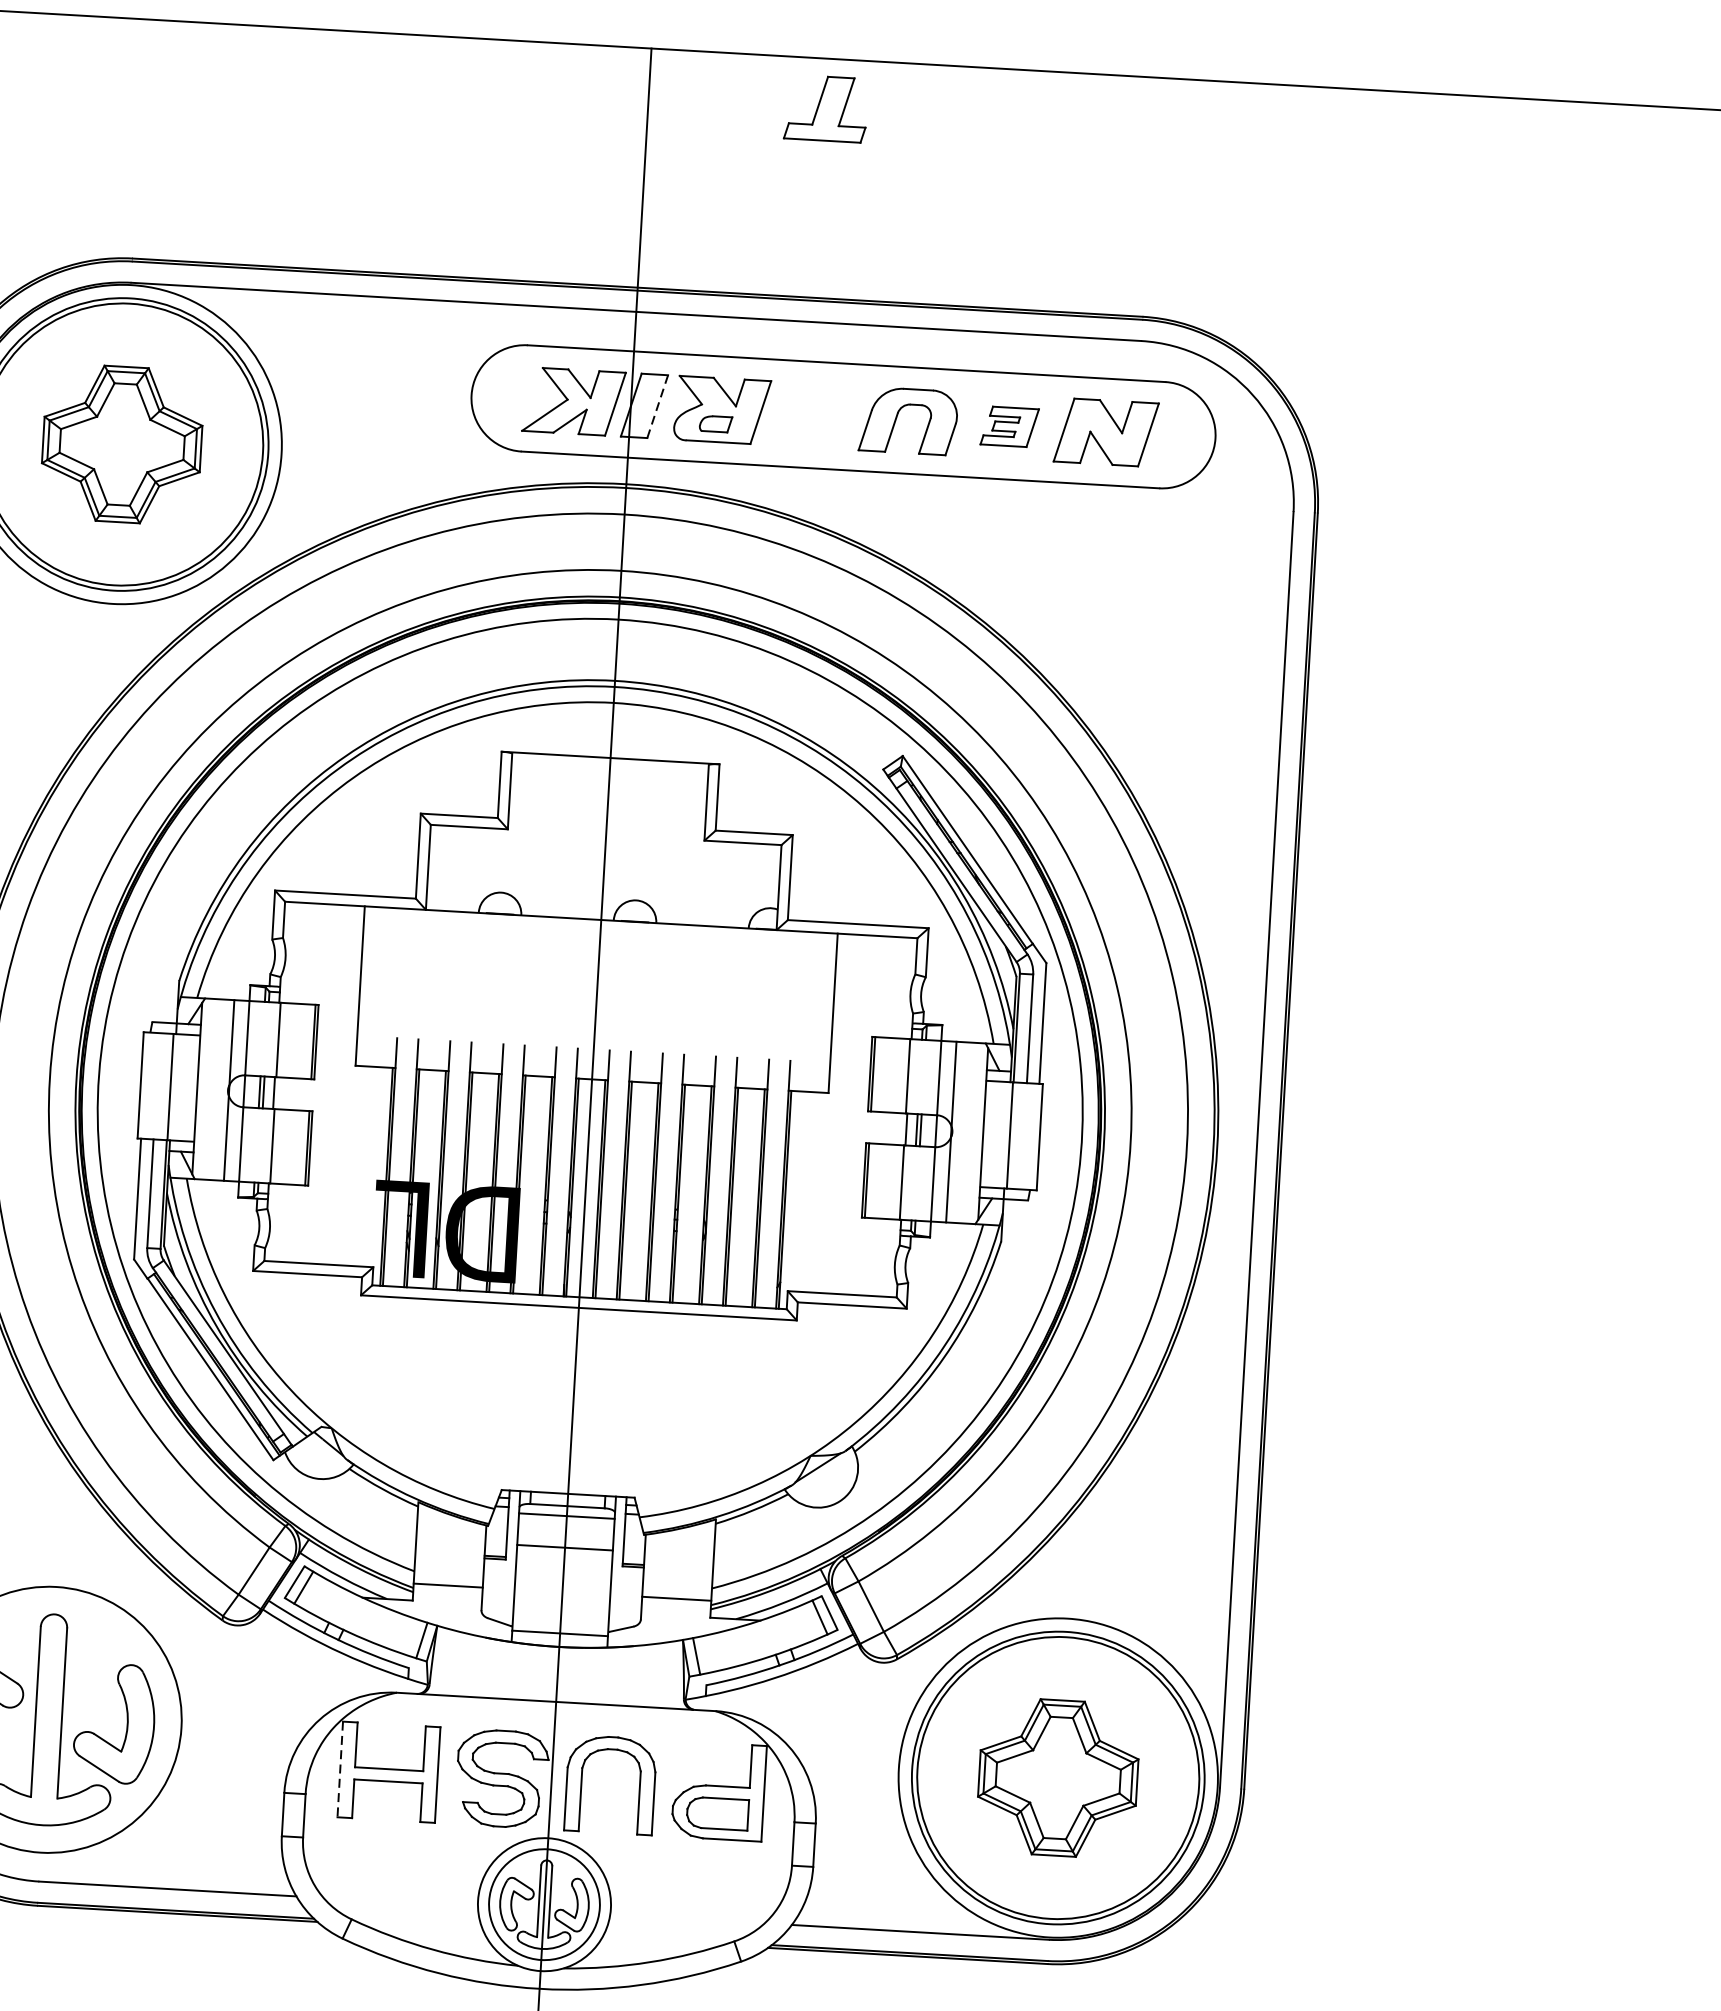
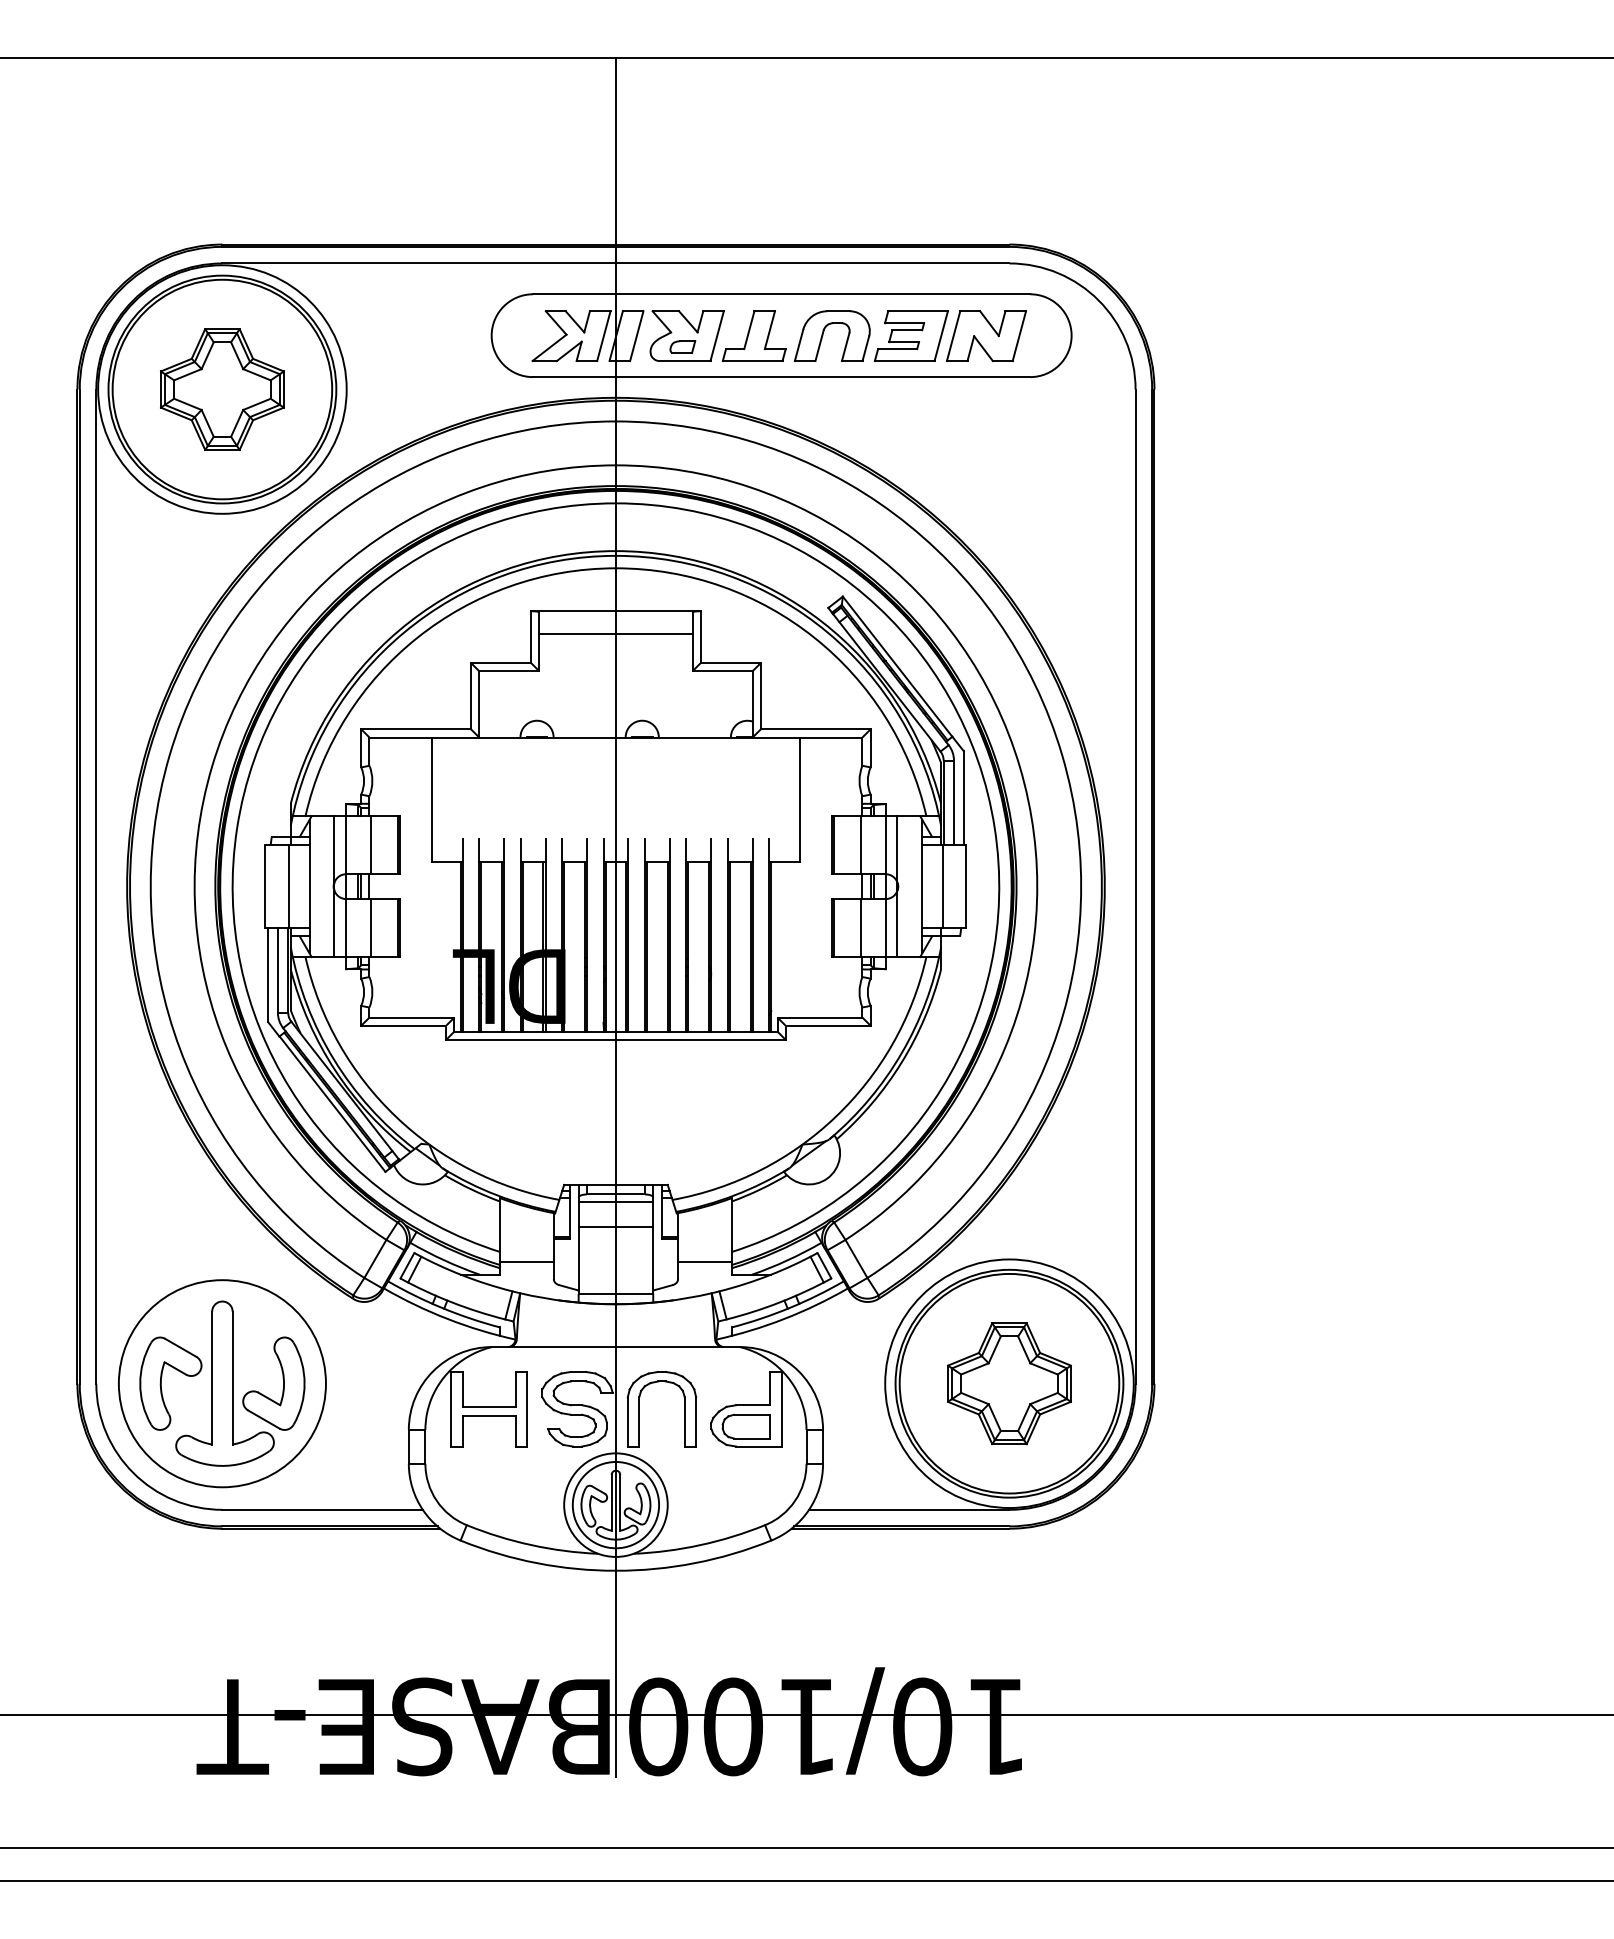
part: (825, 107) -> (753, 335), moved
line: (657, 407) -> (636, 336), dashed -> solid
part: (1008, 426) -> (910, 335), size x1.67
line: (608, 786) -> (615, 633), added
line: (340, 1769) -> (451, 1409), dashed -> solid

